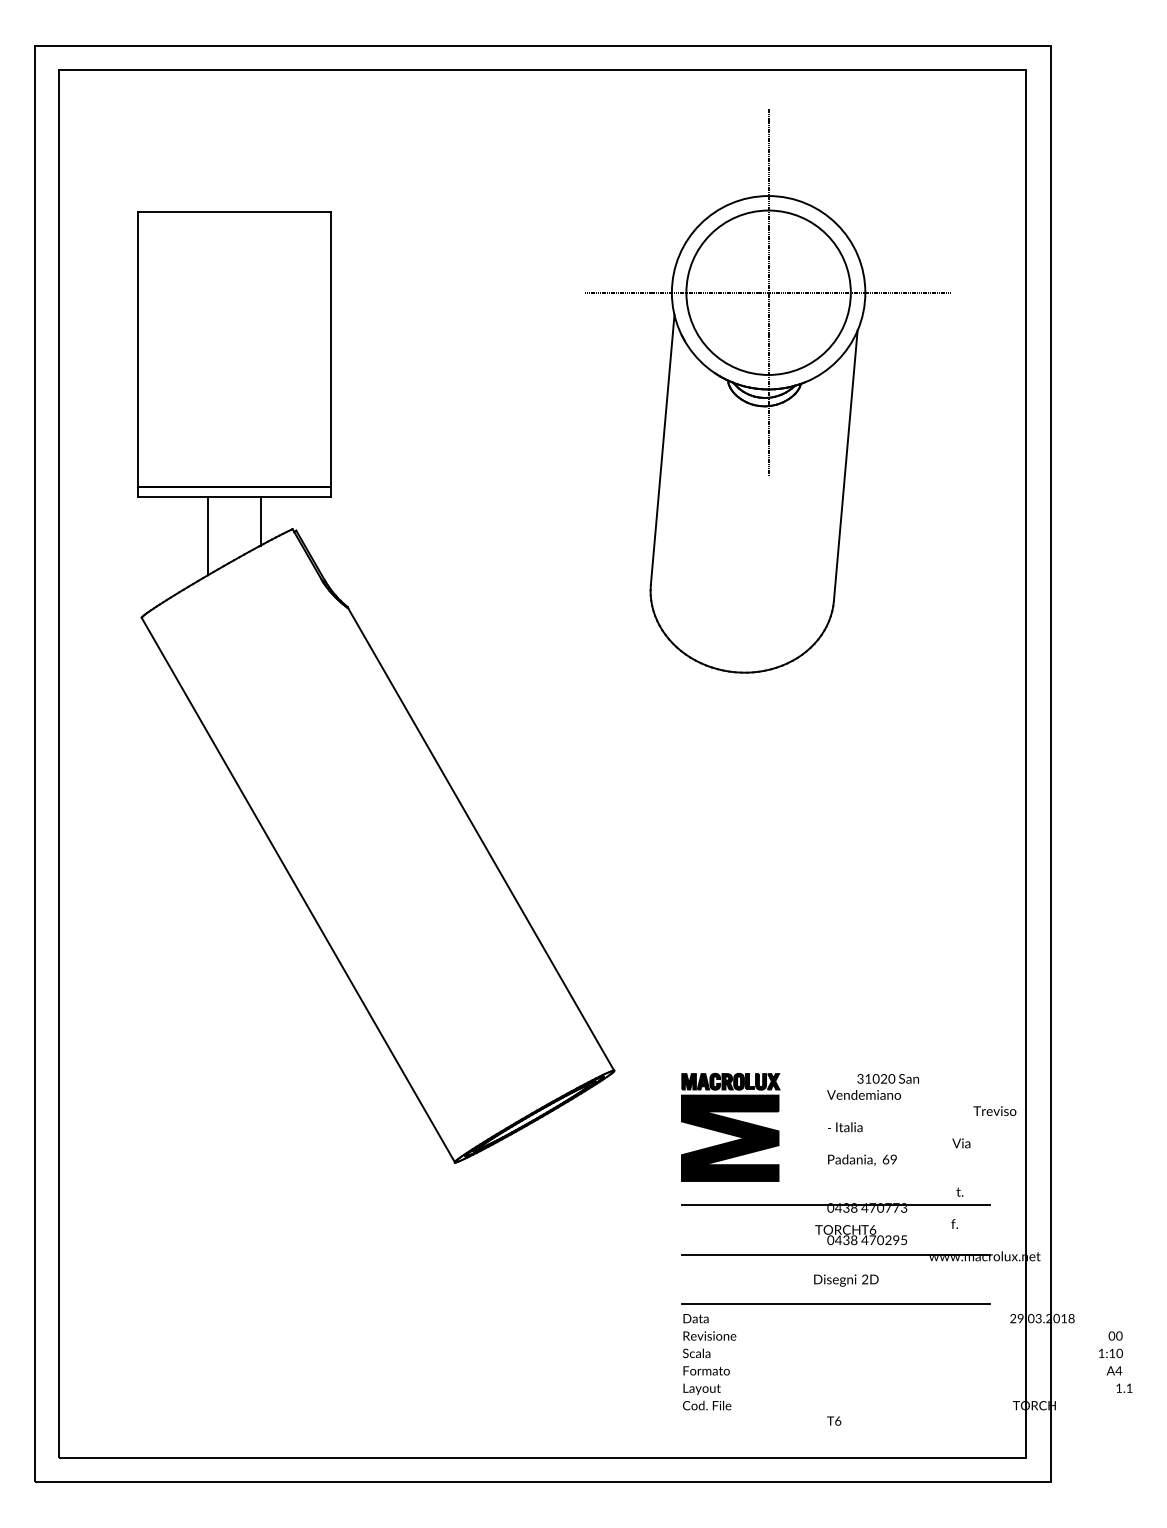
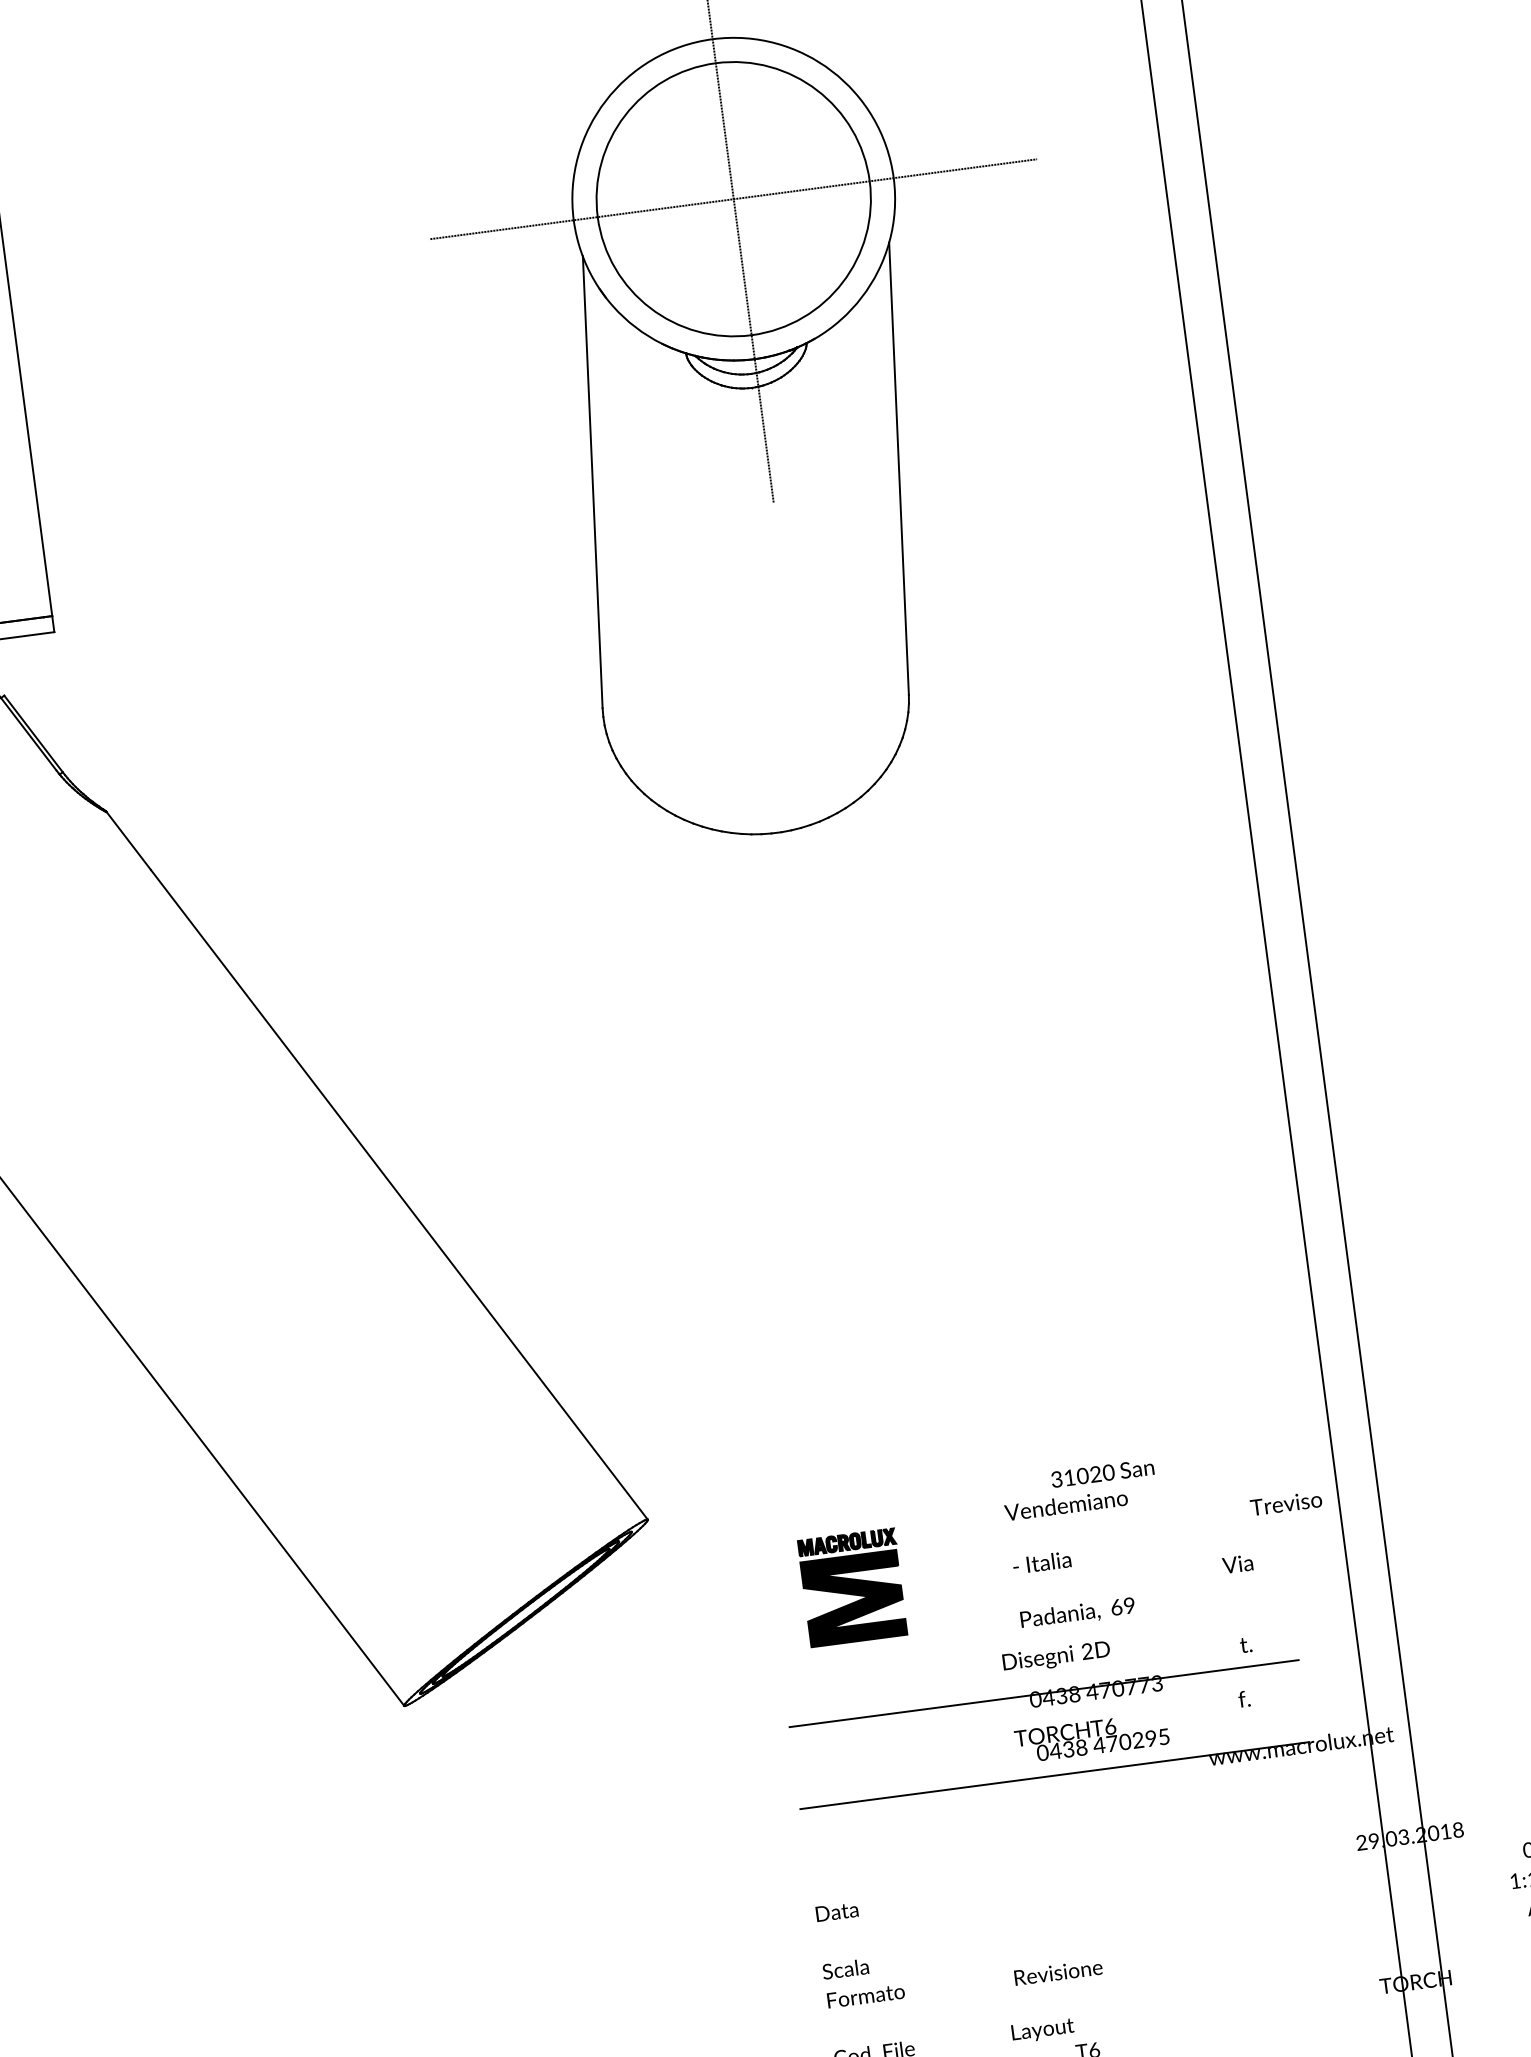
part: (730, 1126) -> (852, 1586), size x0.6
text: (846, 1280) -> (1056, 1657), moved
line: (836, 1304) -> (1066, 1857), removed
text: (709, 1335) -> (1057, 1971), moved
text: (701, 1388) -> (1041, 2029), moved

